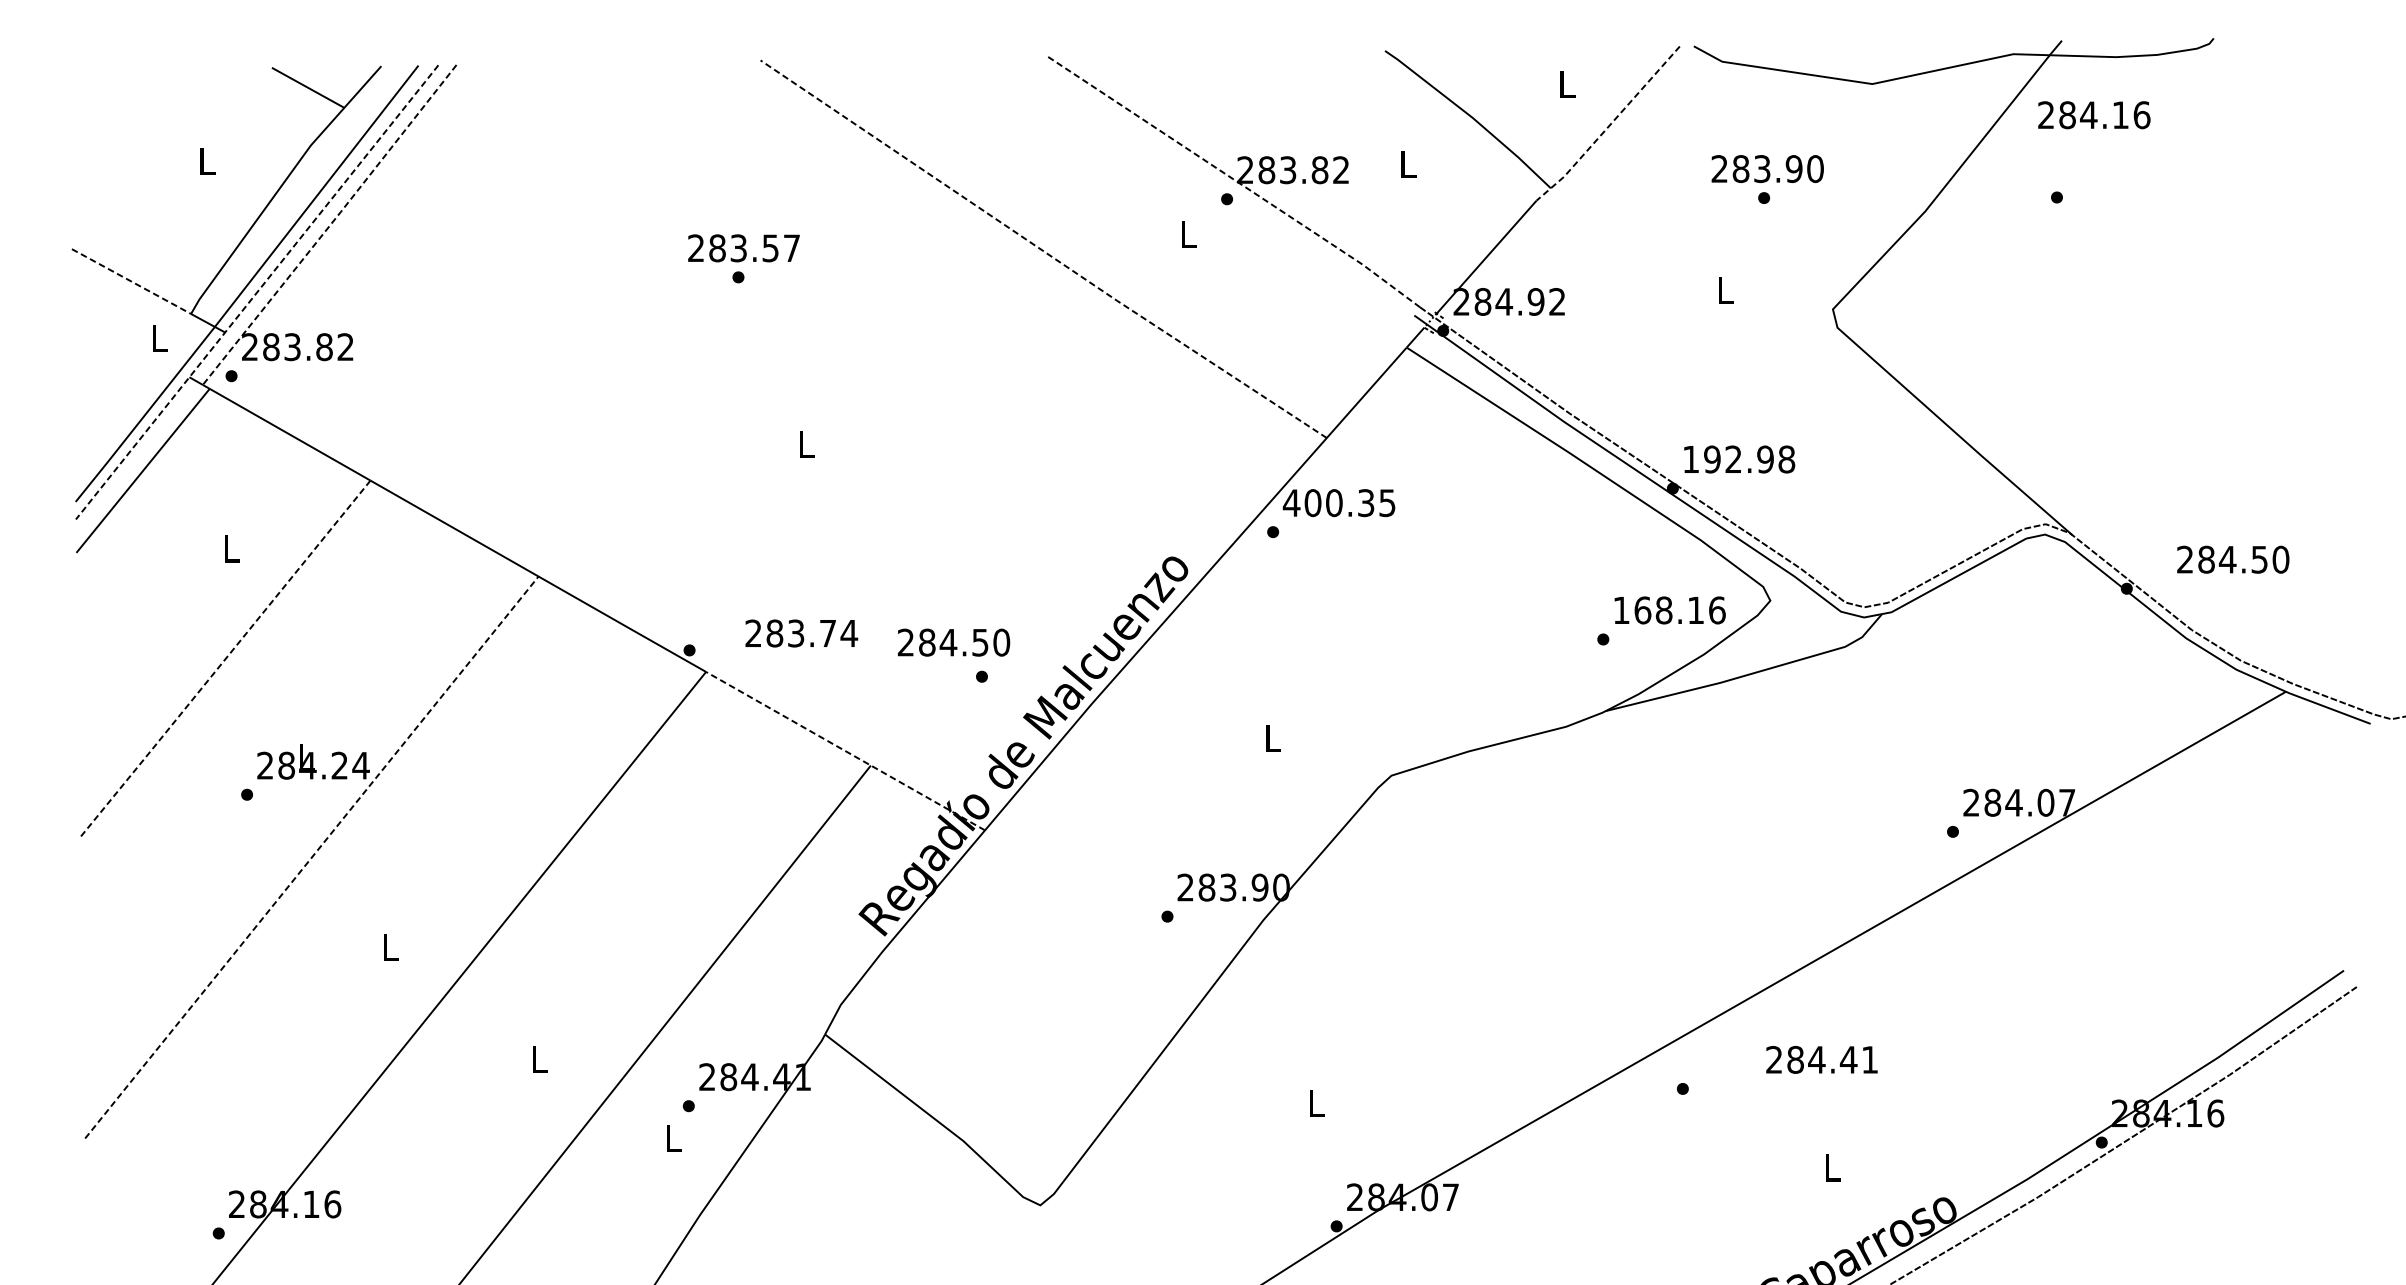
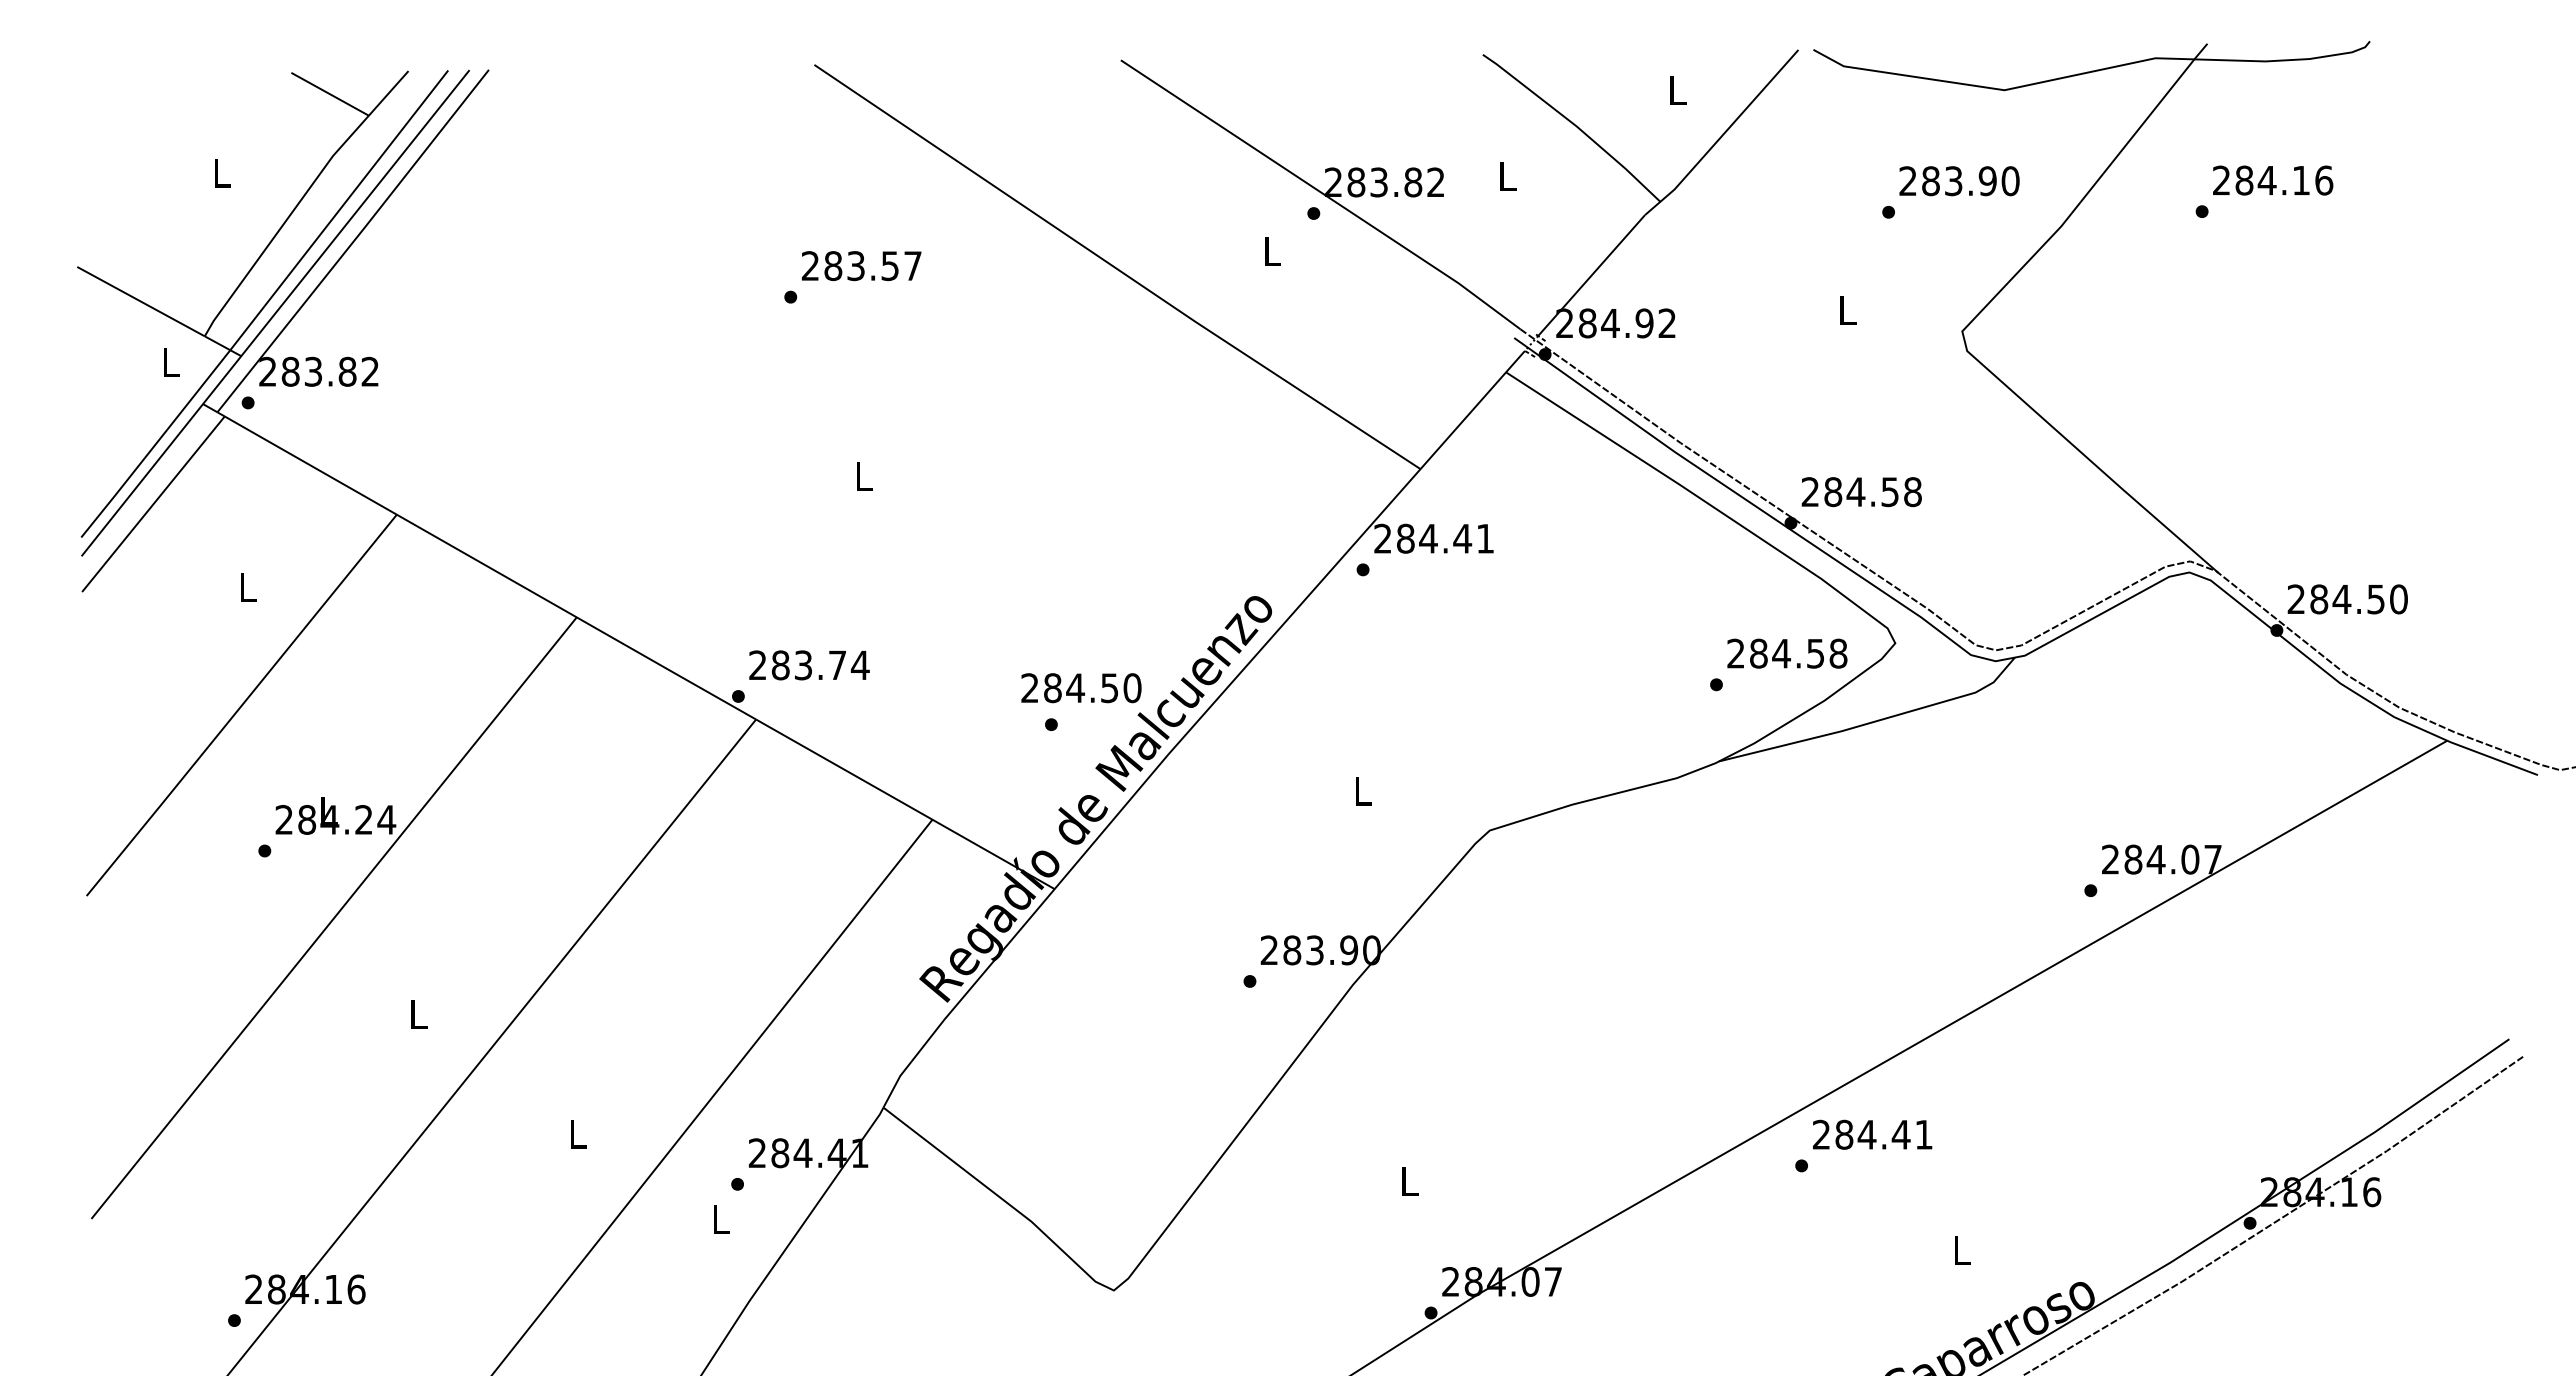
text: (2094, 115) -> (2273, 180), moved
line: (1608, 126) -> (1722, 135), dashed -> solid
text: (1767, 169) -> (1959, 181), moved
line: (1234, 180) -> (1321, 193), dashed -> solid
line: (329, 225) -> (353, 241), dashed -> solid
text: (743, 248) -> (861, 266), moved
line: (1042, 250) -> (1116, 268), dashed -> solid
line: (131, 281) -> (141, 301), dashed -> solid
line: (257, 292) -> (275, 313), dashed -> solid
text: (1728, 459) -> (1850, 492), 192.98 -> 284.58
text: (1338, 502) -> (1433, 538), 400.35 -> 284.41
text: (2232, 559) -> (2347, 599), moved
text: (1669, 610) -> (1787, 653), 168.16 -> 284.58
text: (801, 633) -> (809, 665), moved
text: (954, 642) -> (1081, 688), moved
line: (225, 659) -> (241, 706), dashed -> solid
line: (845, 751) -> (905, 804), dashed -> solid
line: (312, 856) -> (334, 917), dashed -> solid
text: (1821, 1059) -> (1872, 1134), moved

